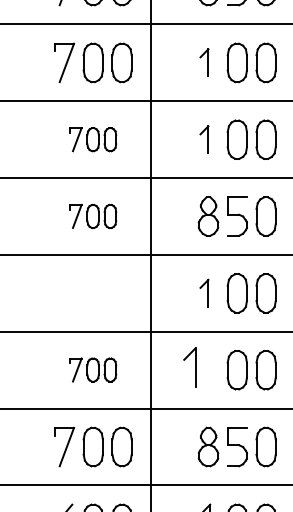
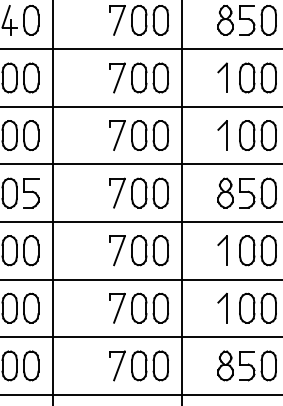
part: (204, 62) -> (222, 77), size x1.43
part: (92, 139) -> (138, 135), size x1.67
part: (204, 139) -> (222, 135), size x1.43
part: (92, 215) -> (138, 192), size x1.67
part: (92, 293) -> (138, 250), added
part: (204, 293) -> (222, 250), size x1.43
part: (189, 366) -> (222, 307), moved
part: (92, 369) -> (138, 307), size x1.67

